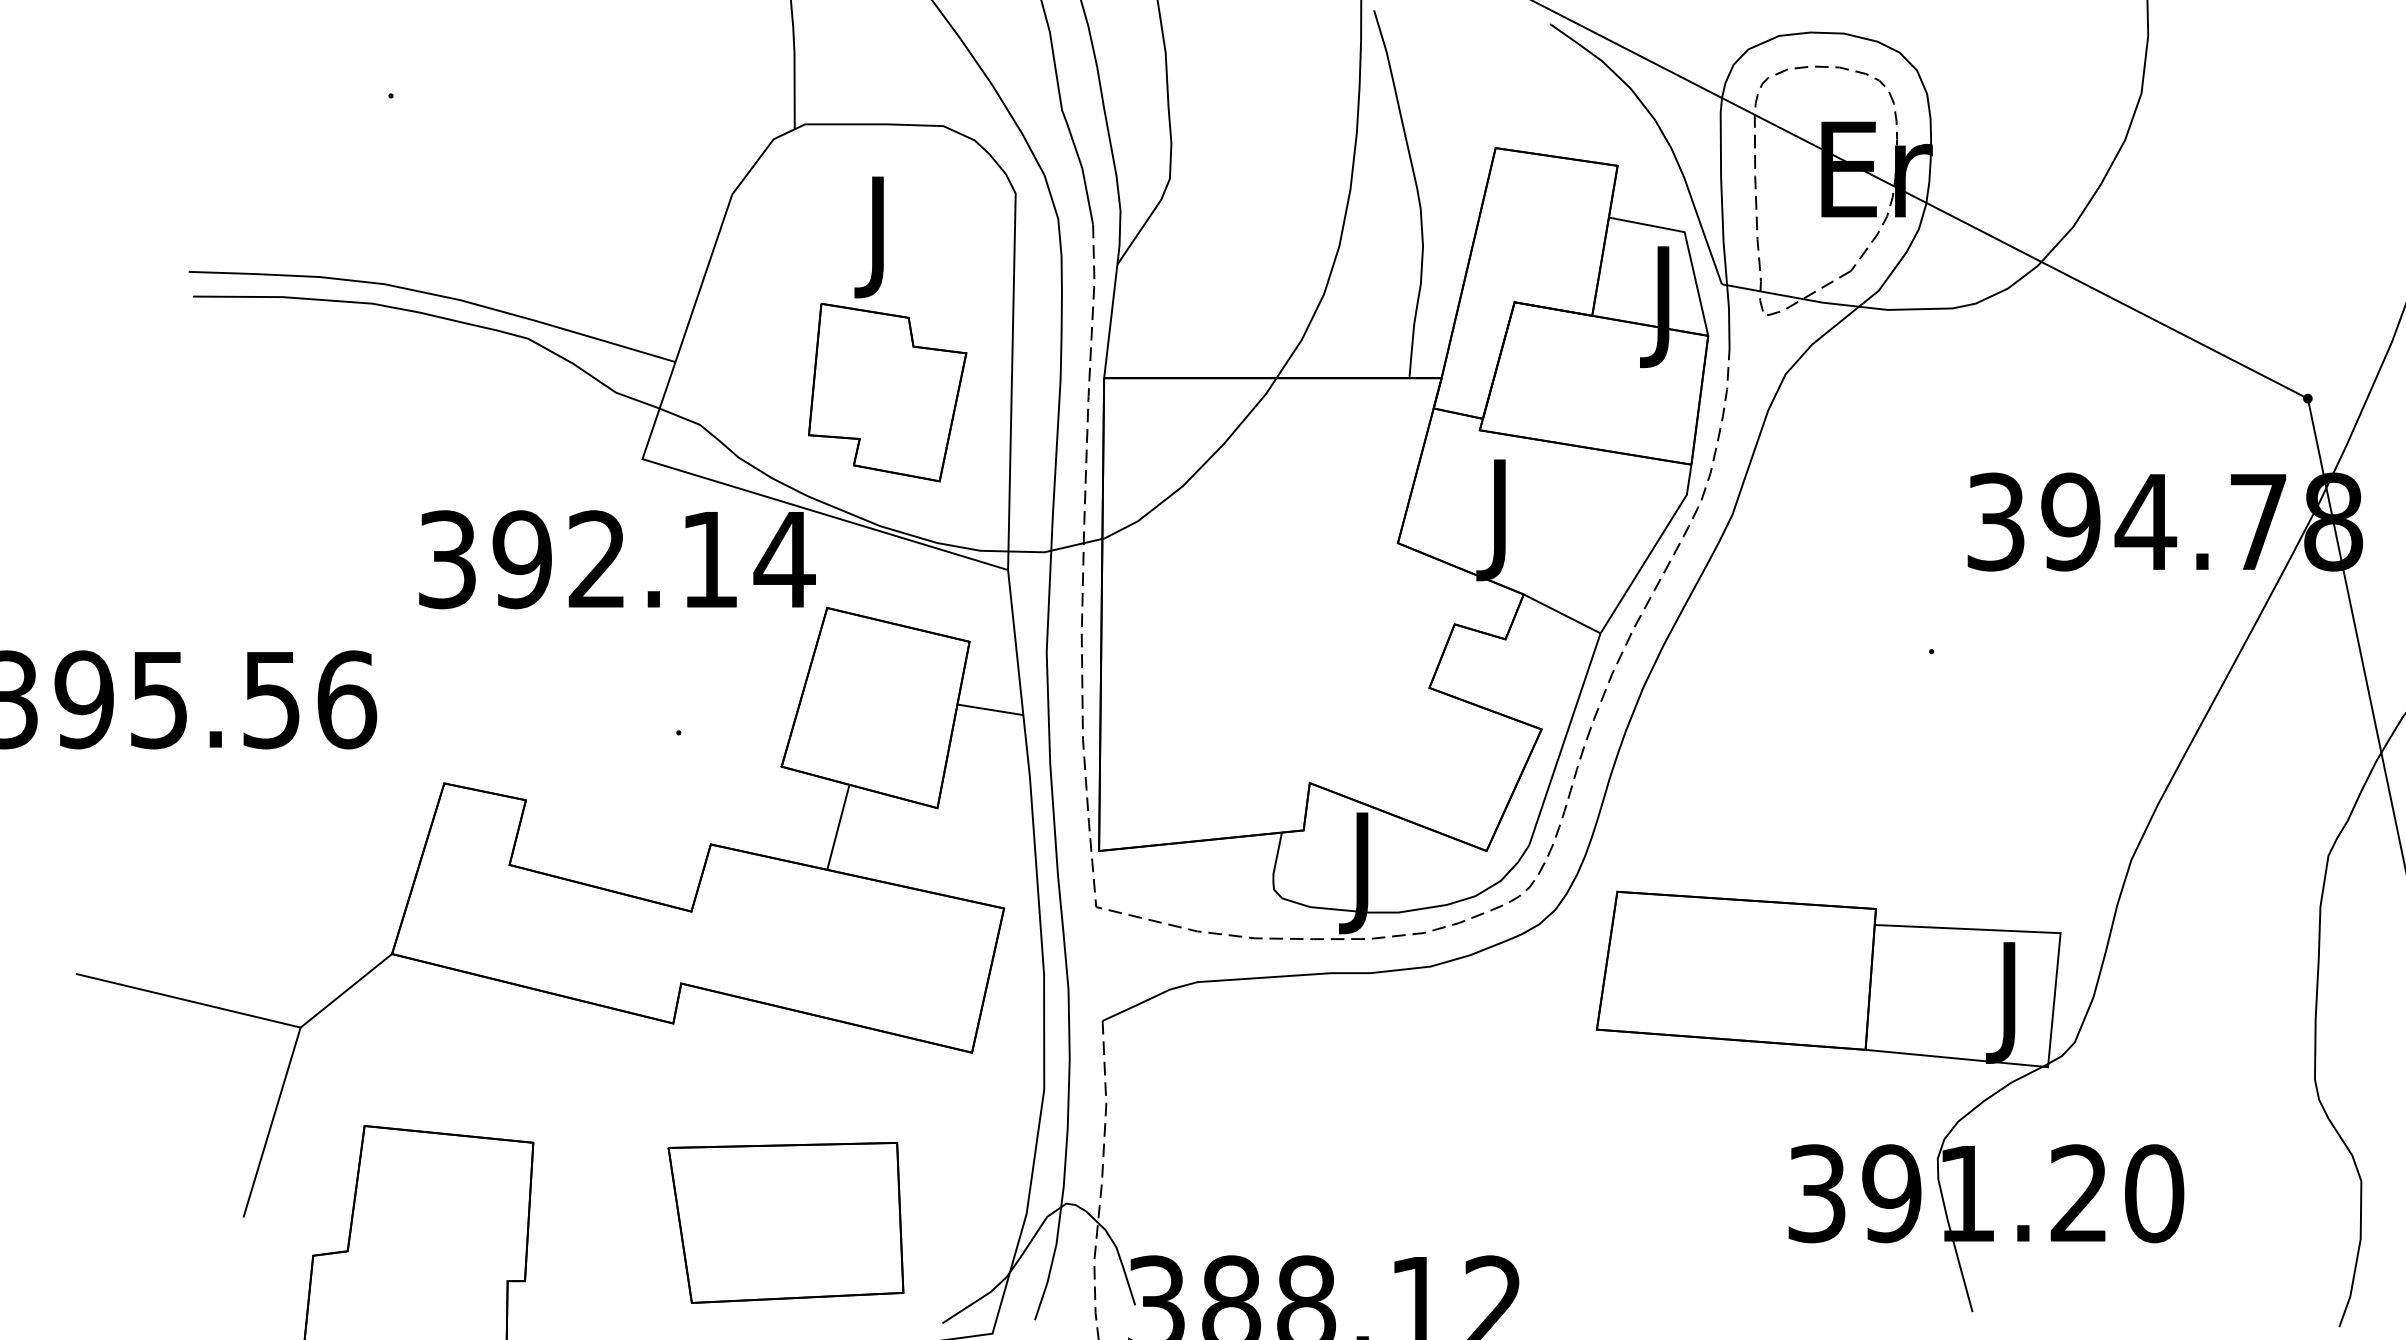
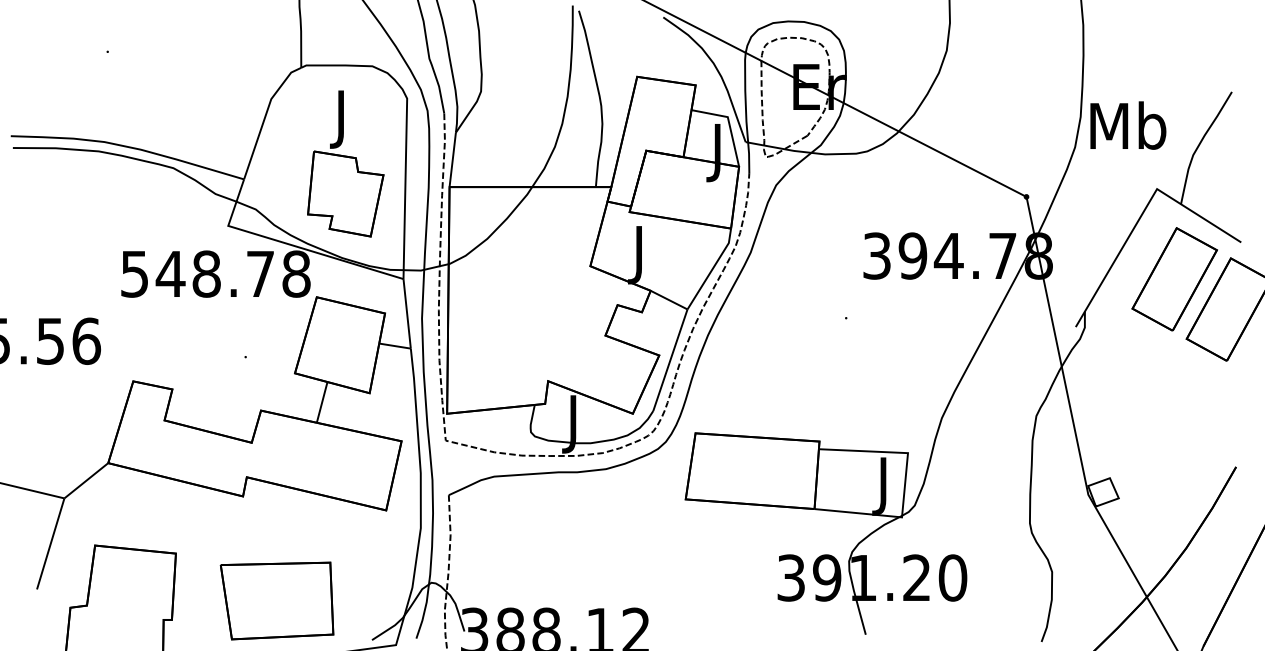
text: (617, 558) -> (216, 273), 392.14 -> 548.78
part: (784, 1221) -> (276, 600), moved

